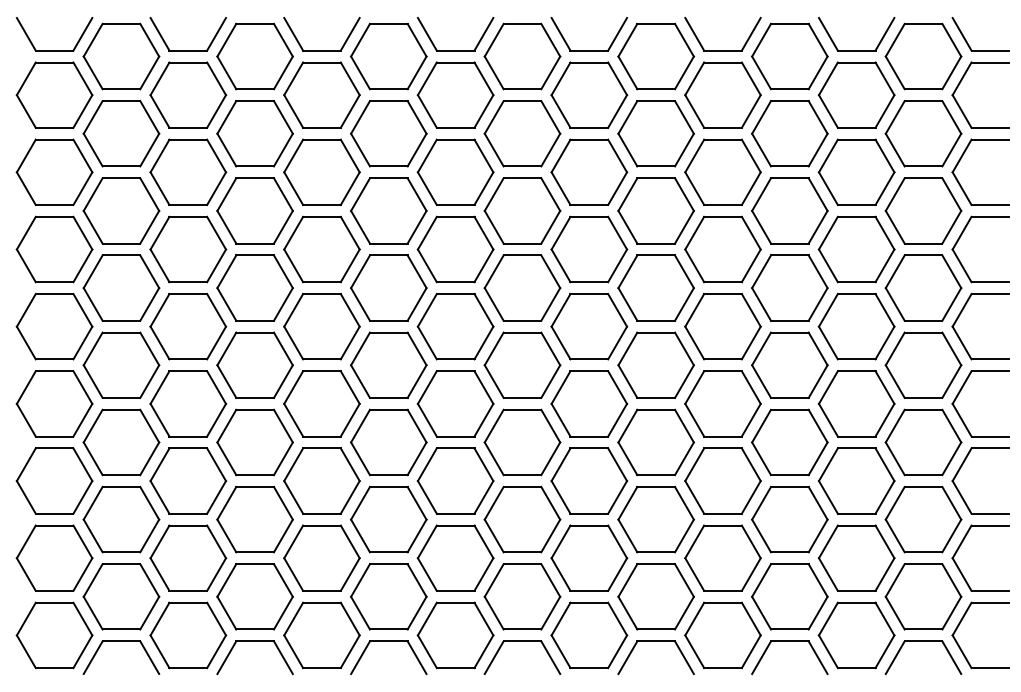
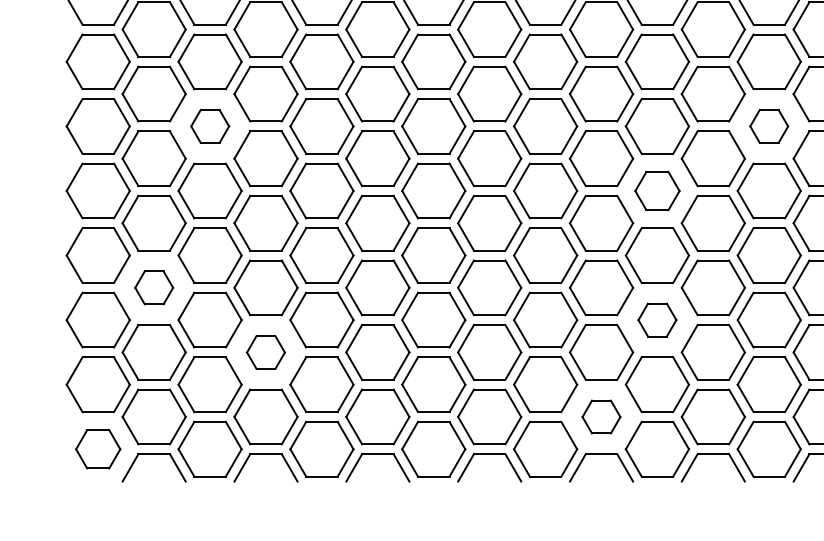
part: (188, 249) -> (210, 126), size x0.6
part: (856, 249) -> (769, 126), size x0.6
part: (722, 326) -> (657, 190), size x0.7
part: (121, 442) -> (154, 287), size x0.6
part: (722, 480) -> (657, 319), size x0.6
part: (254, 519) -> (265, 352), size x0.6
part: (655, 596) -> (600, 416), size x0.6
part: (54, 635) -> (98, 449), size x0.7

